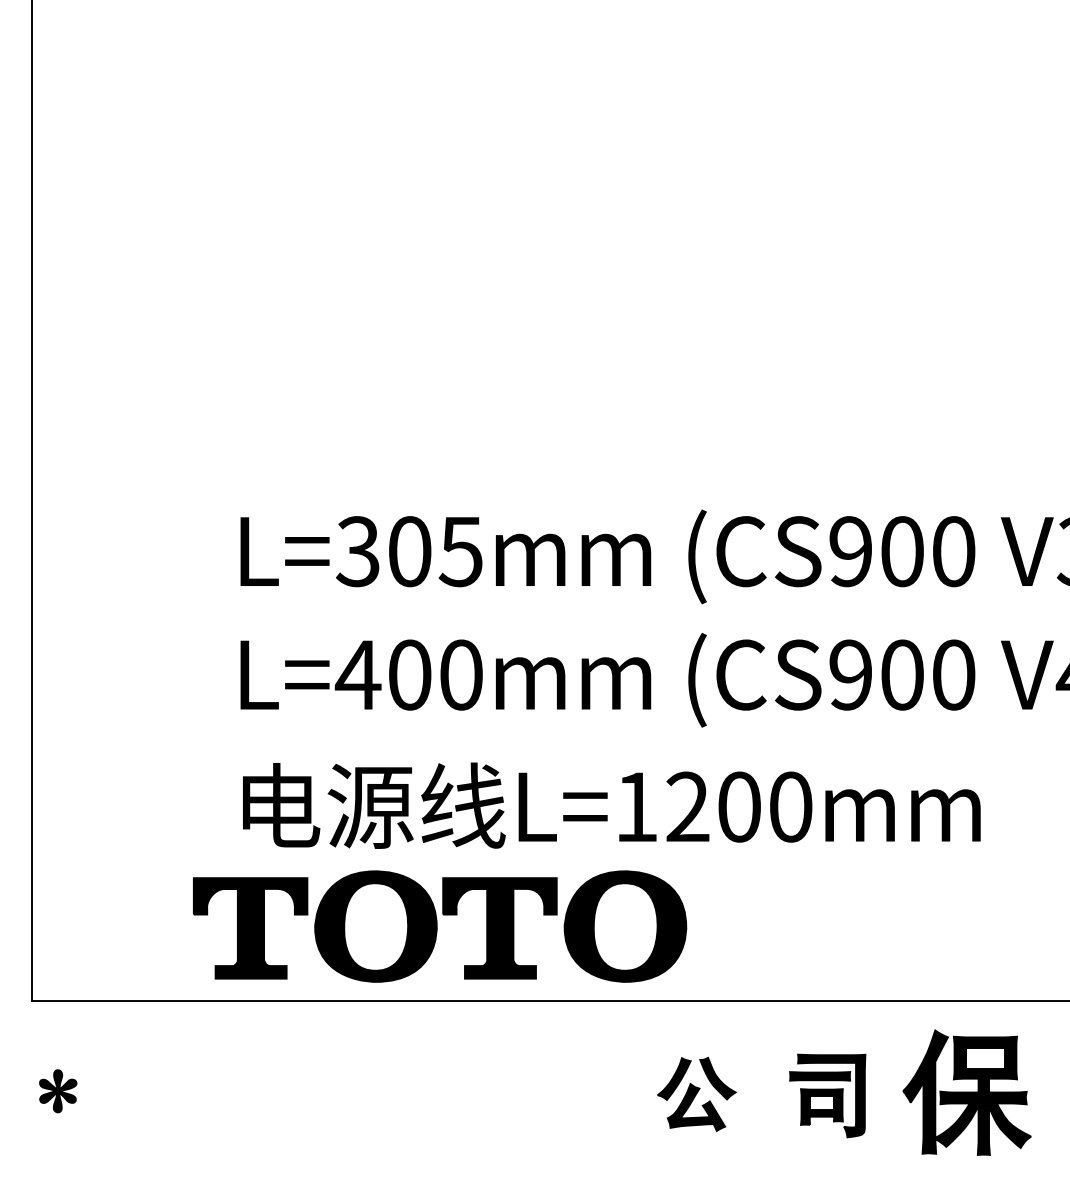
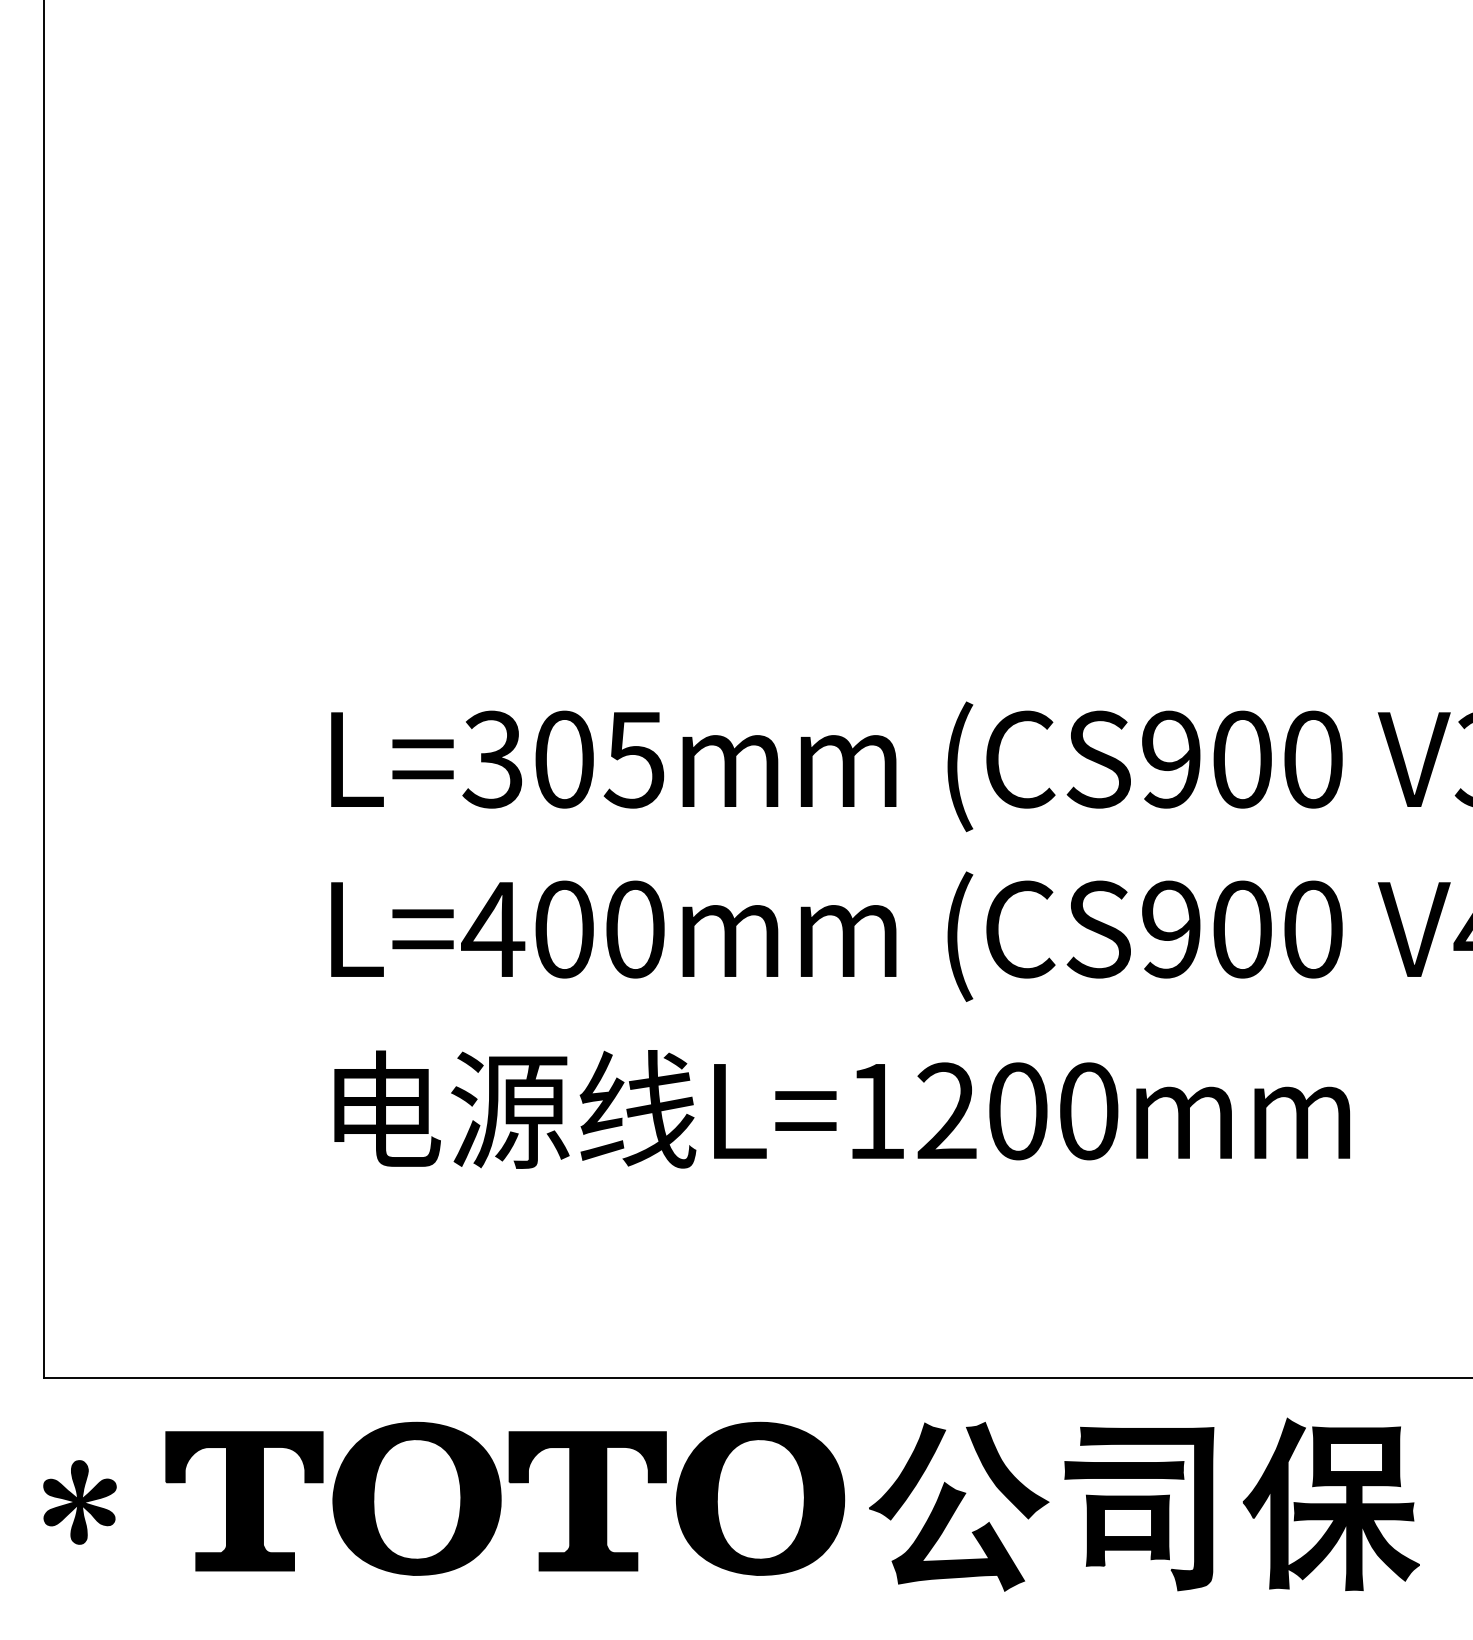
part: (440, 926) -> (505, 1498), moved
part: (58, 1091) -> (80, 1502), size x1.43
part: (696, 1094) -> (958, 1506), size x1.67
part: (827, 1095) -> (1139, 1508), size x1.43

